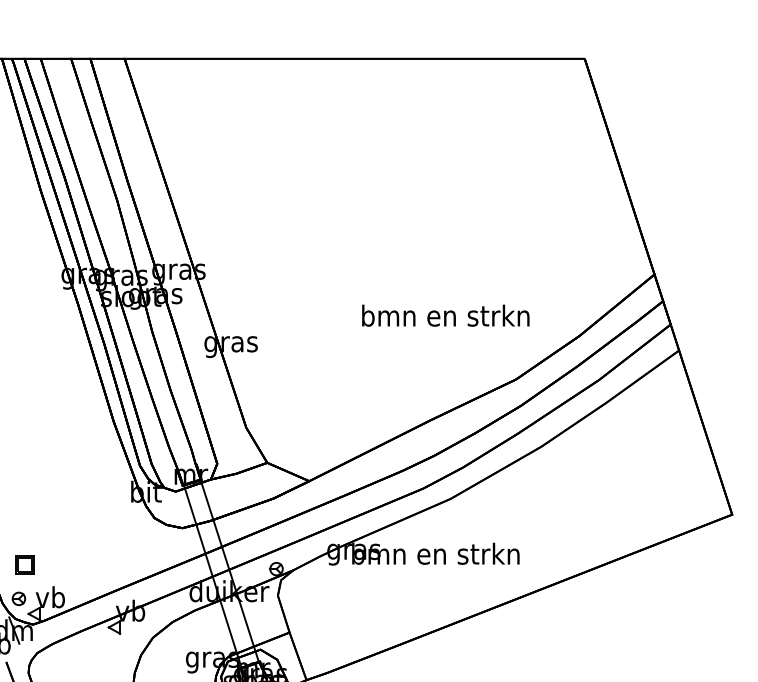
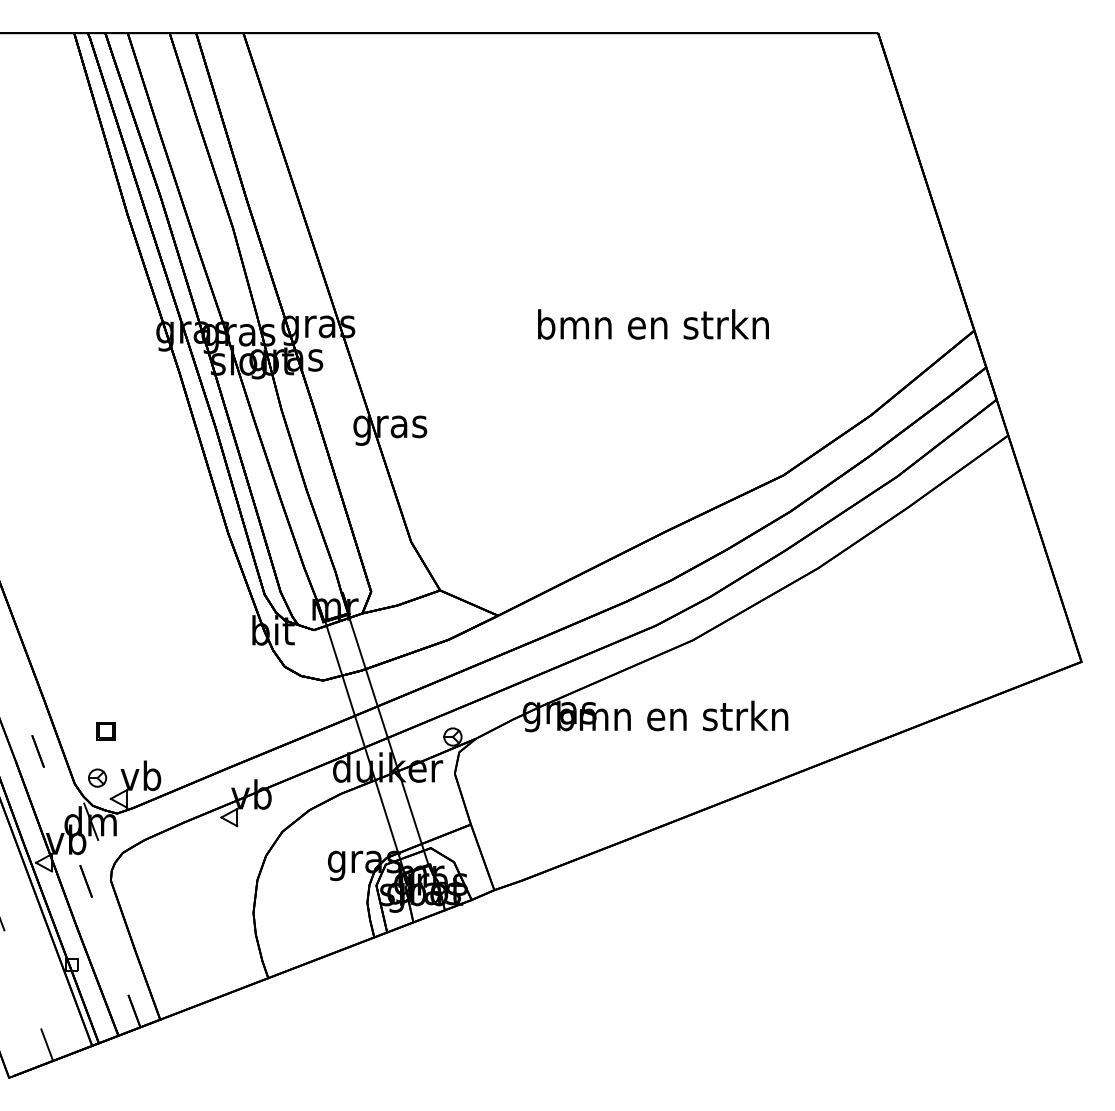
text: (445, 315) -> (653, 324), moved
part: (24, 565) -> (105, 731), size x0.71

